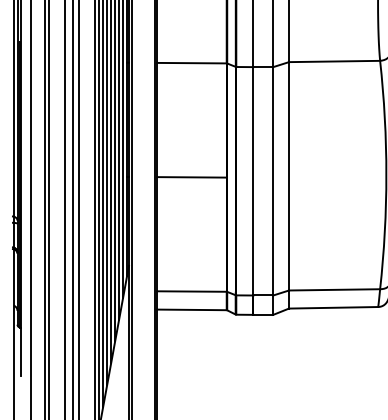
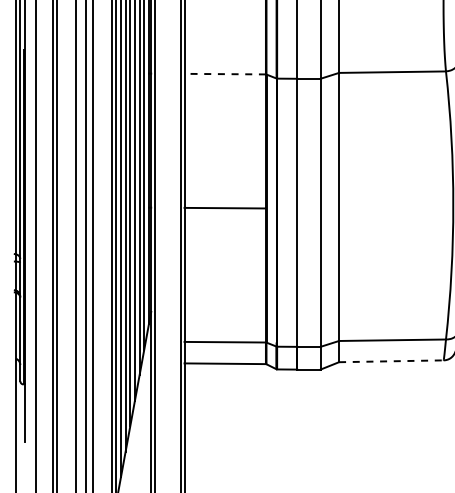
line: (192, 63) -> (225, 74), solid -> dashed
line: (333, 307) -> (391, 361), solid -> dashed

